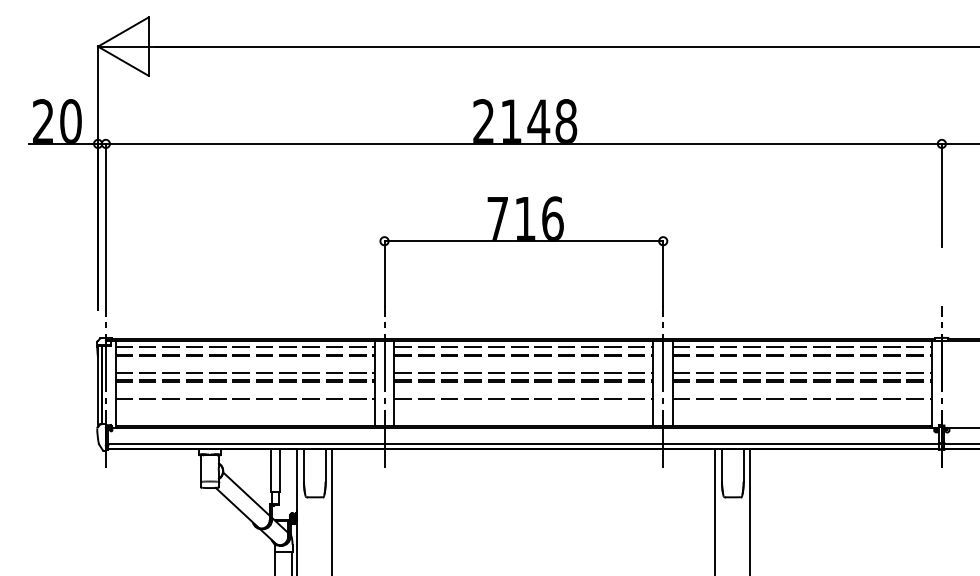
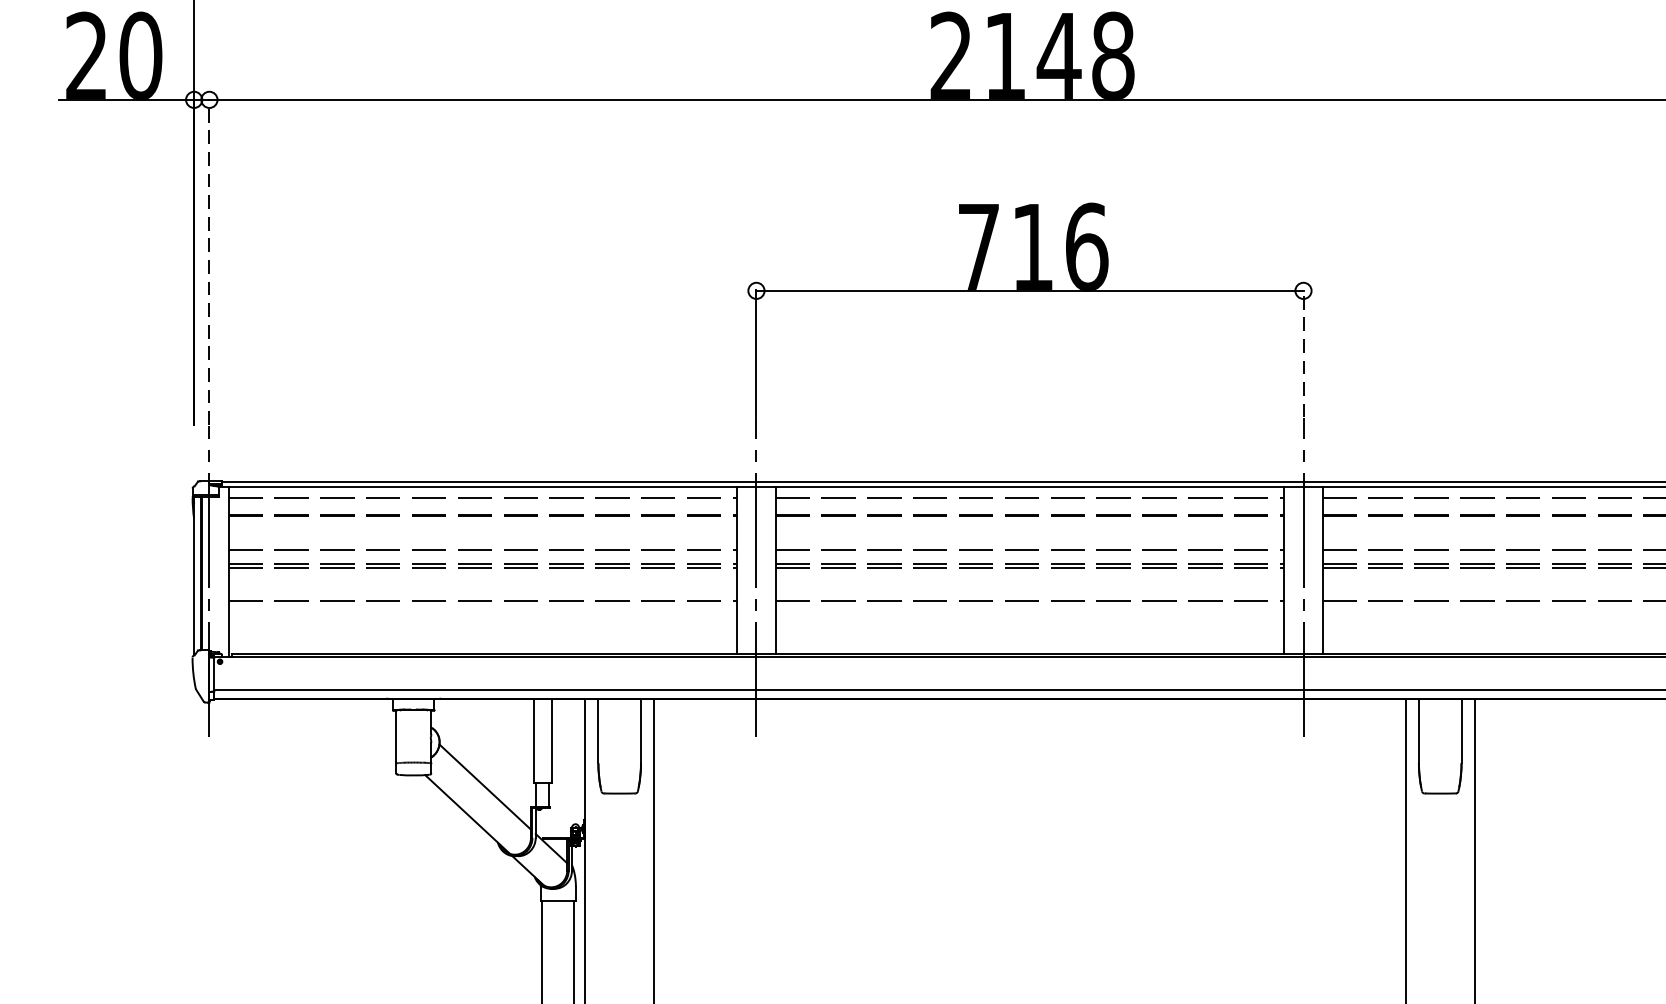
line: (105, 226) -> (208, 261), solid -> dashed
line: (663, 272) -> (1304, 352), solid -> dashed

